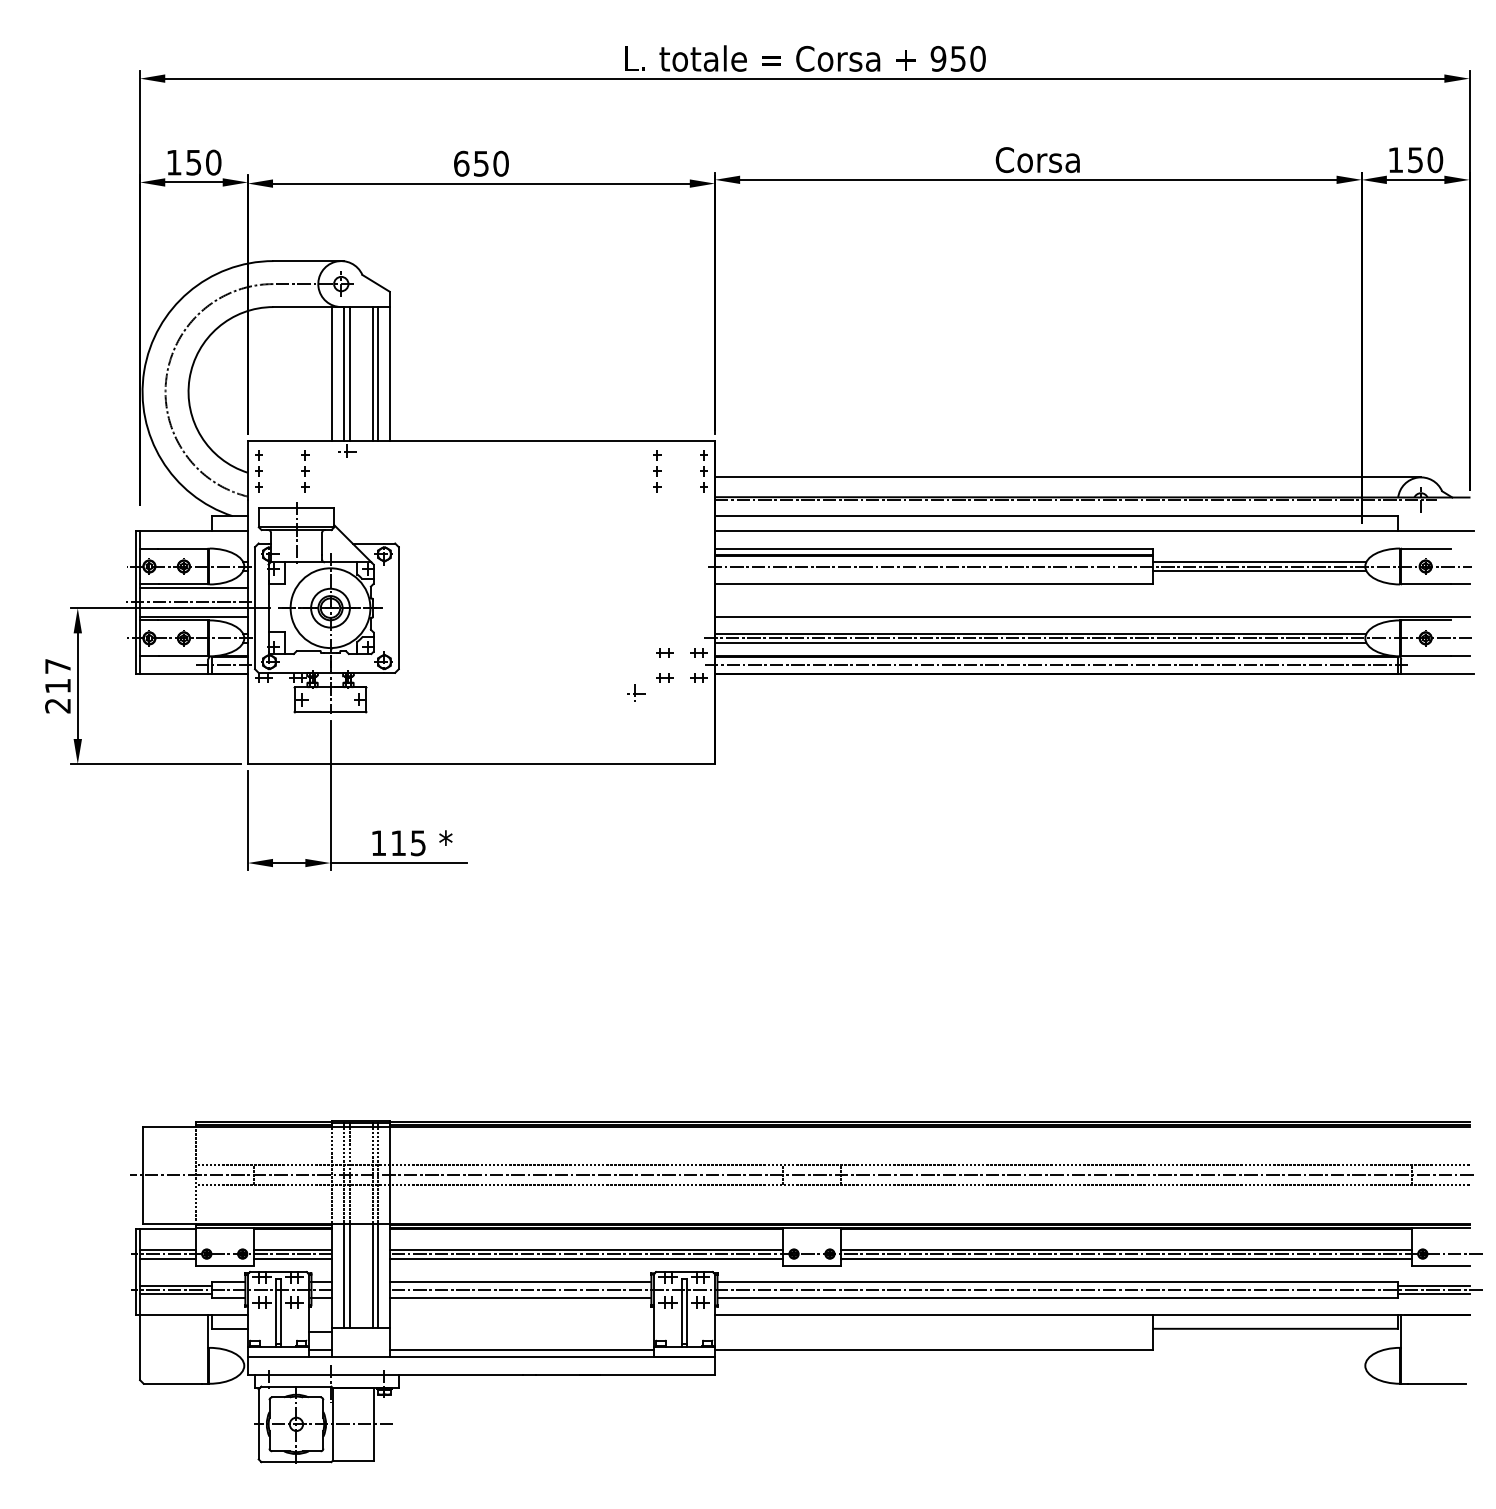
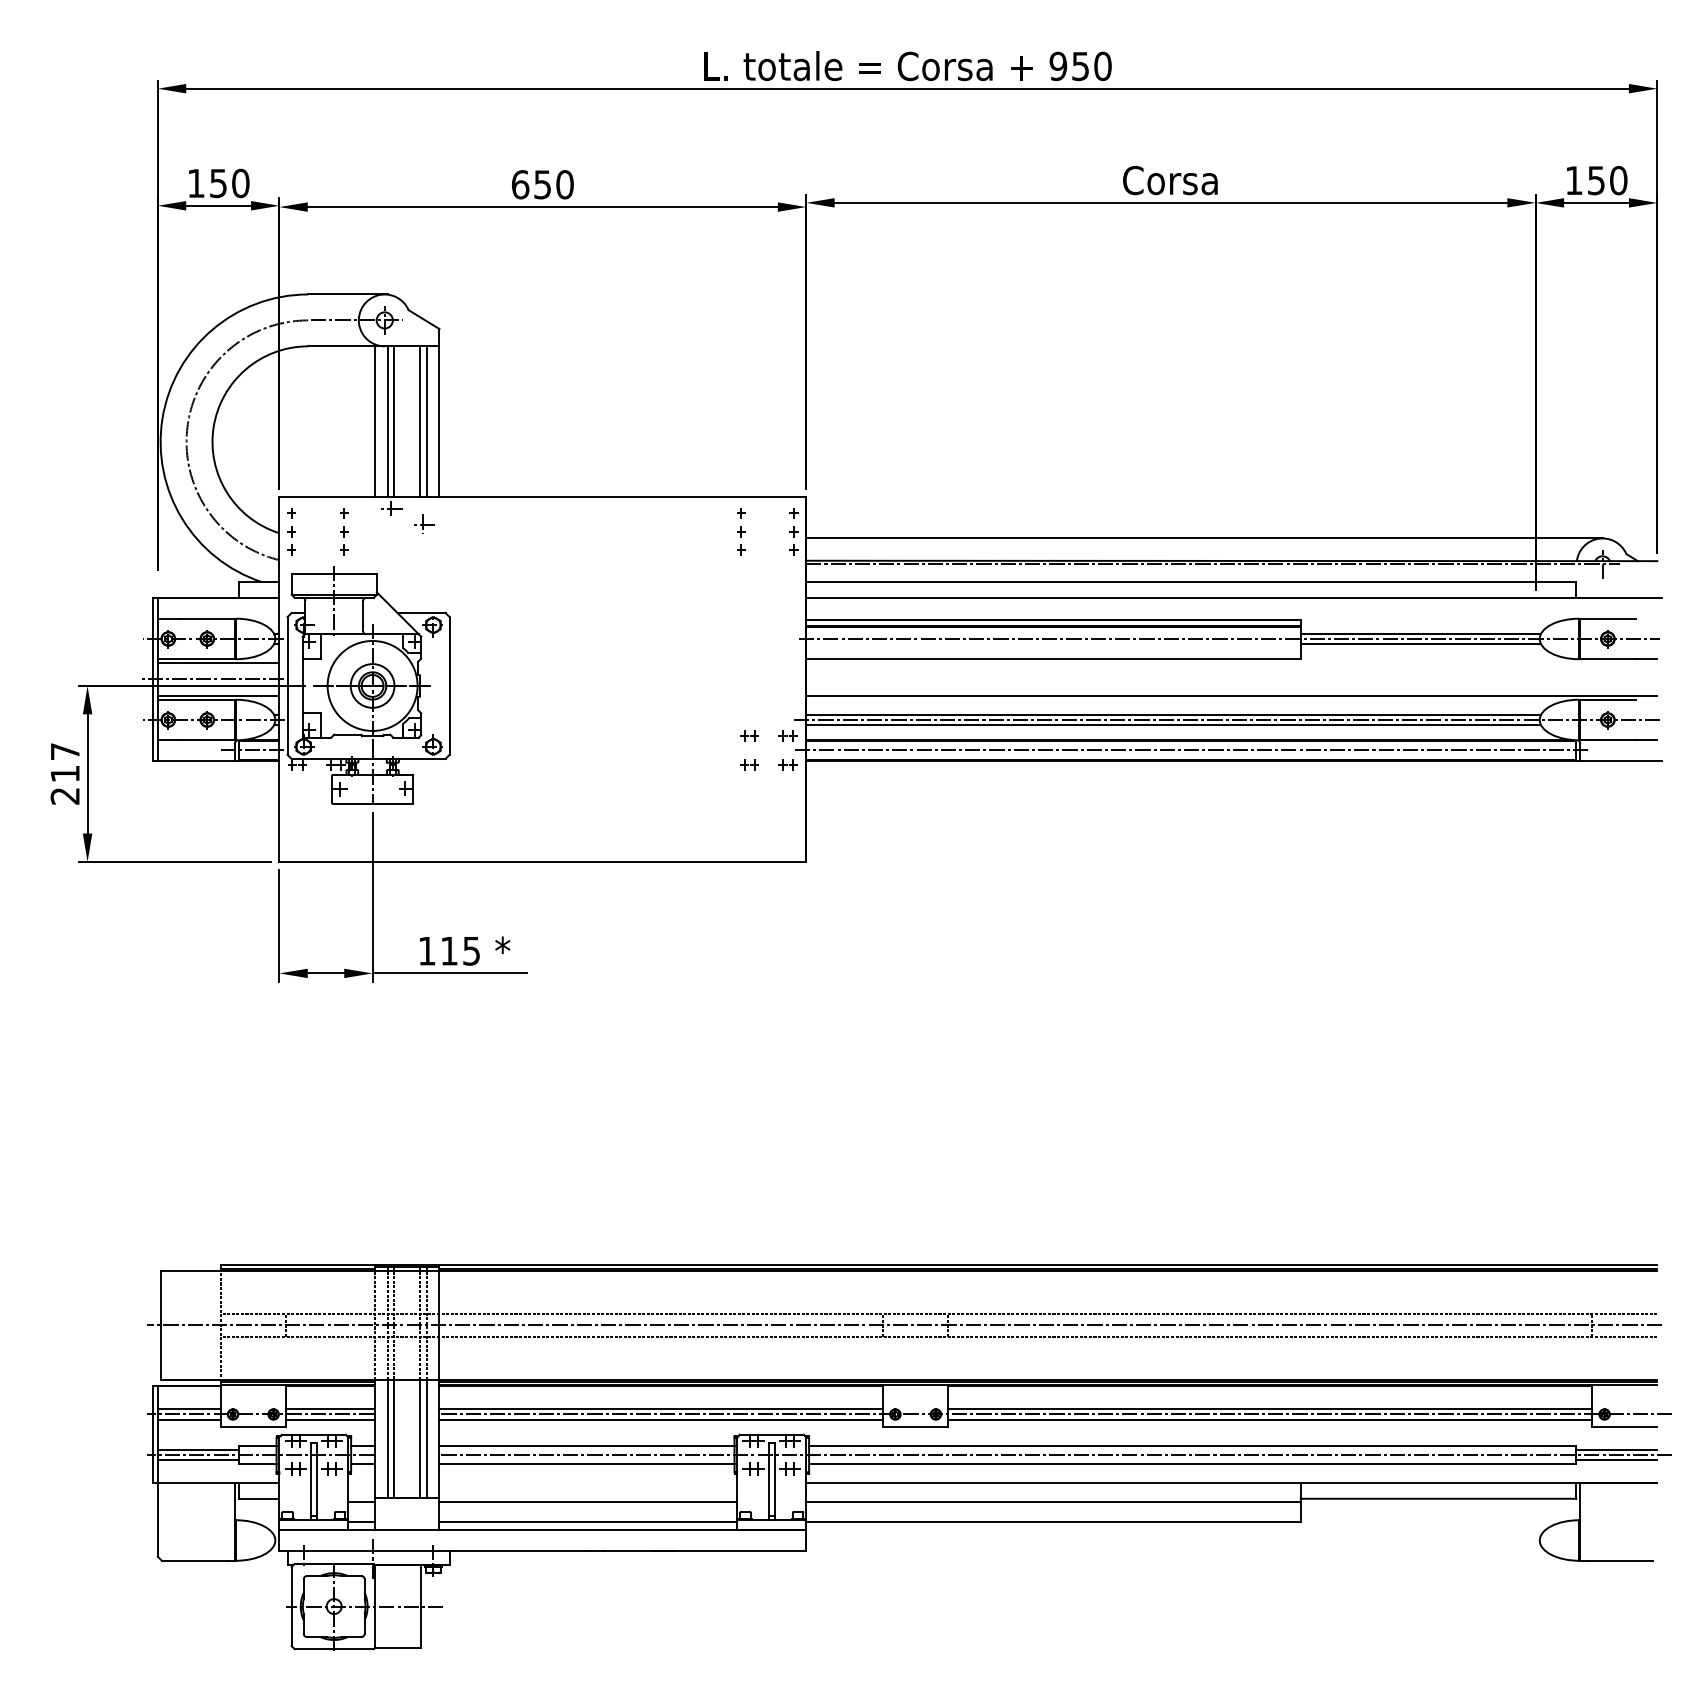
part: (636, 691) -> (424, 523), moved
line: (521, 1332) -> (588, 1502), added
line: (934, 1332) -> (1053, 1502), added

